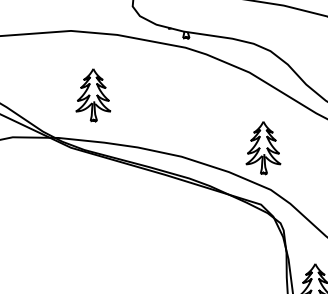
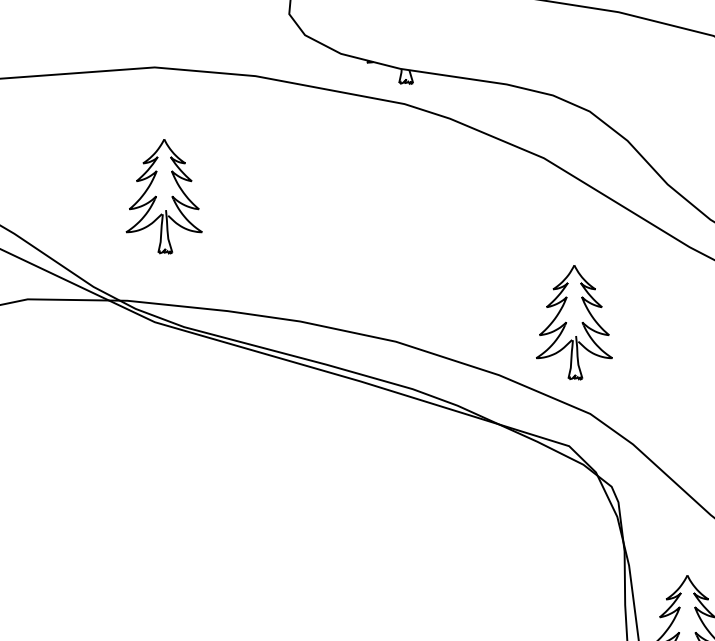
part: (93, 95) -> (164, 197), moved

